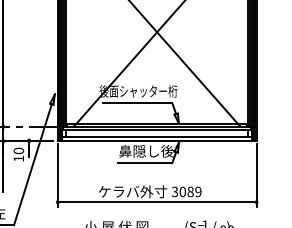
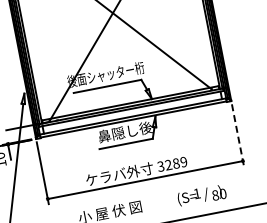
line: (256, 175) -> (237, 134), solid -> dashed
text: (182, 191) -> (168, 164), 3089 -> 3289

